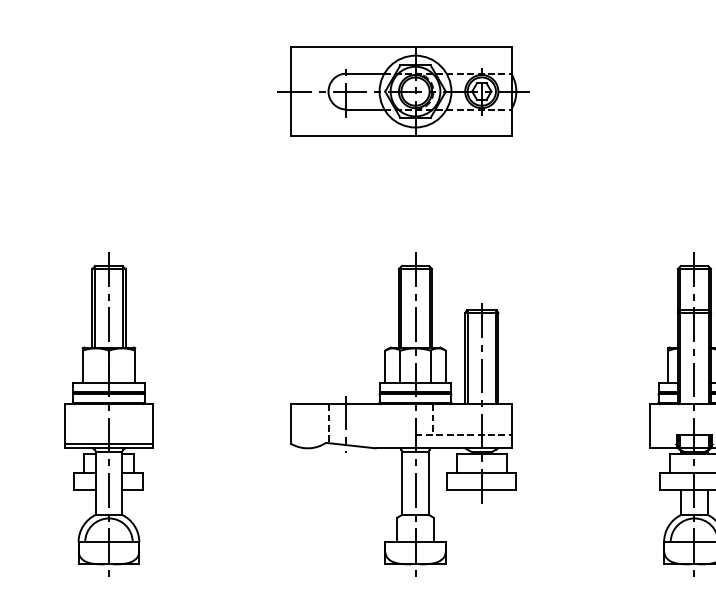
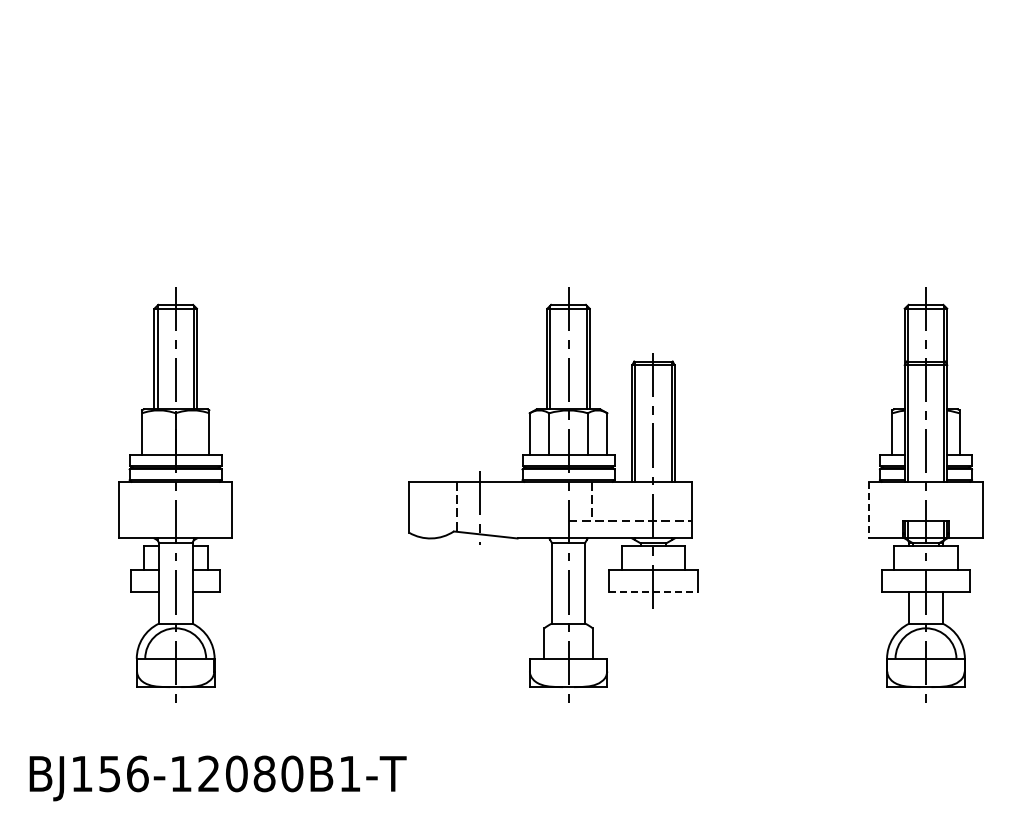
part: (403, 91) -> (553, 81), removed
line: (650, 426) -> (869, 510), solid -> dashed
line: (108, 443) -> (175, 532), removed
line: (481, 489) -> (653, 591), solid -> dashed

